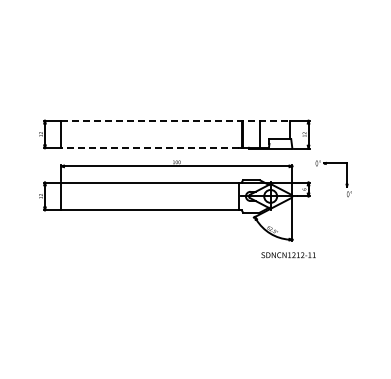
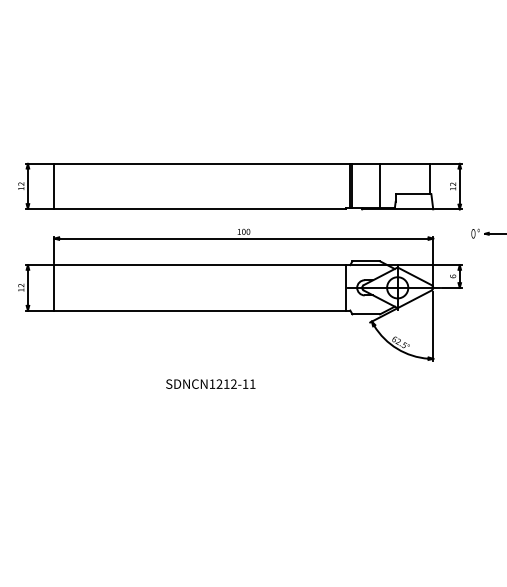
line: (175, 120) -> (241, 163), dashed -> solid
line: (149, 148) -> (199, 209), dashed -> solid
text: (288, 255) -> (210, 384), moved

